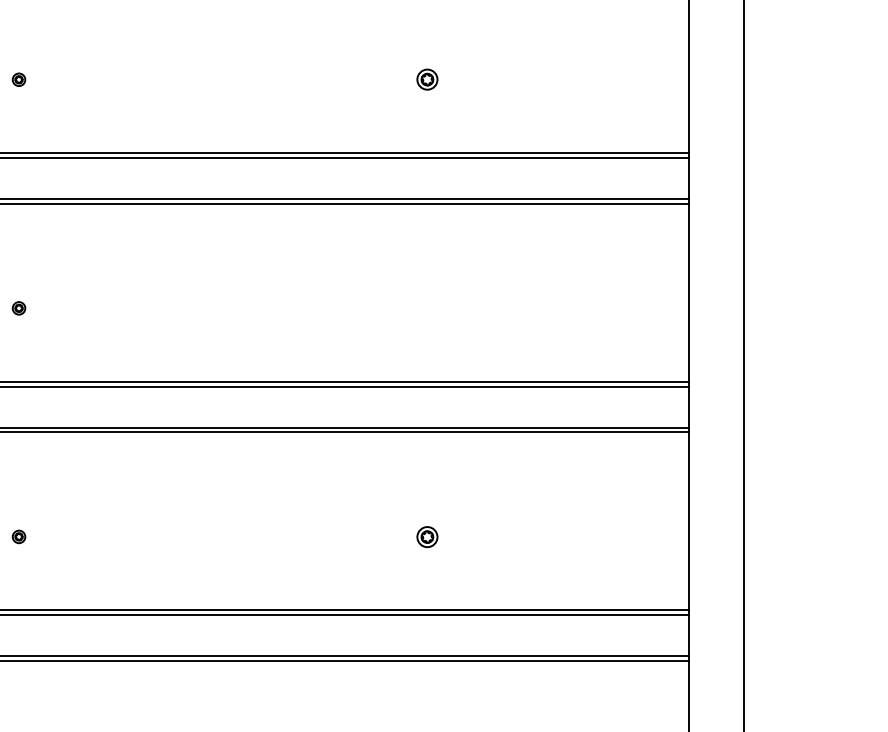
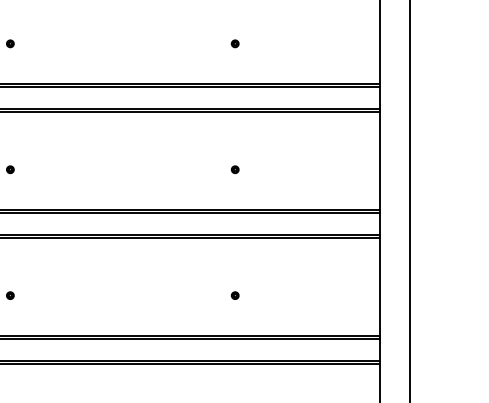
part: (425, 79) -> (234, 43), size x0.62
part: (425, 307) -> (234, 169), added
part: (425, 536) -> (234, 295), size x0.62

